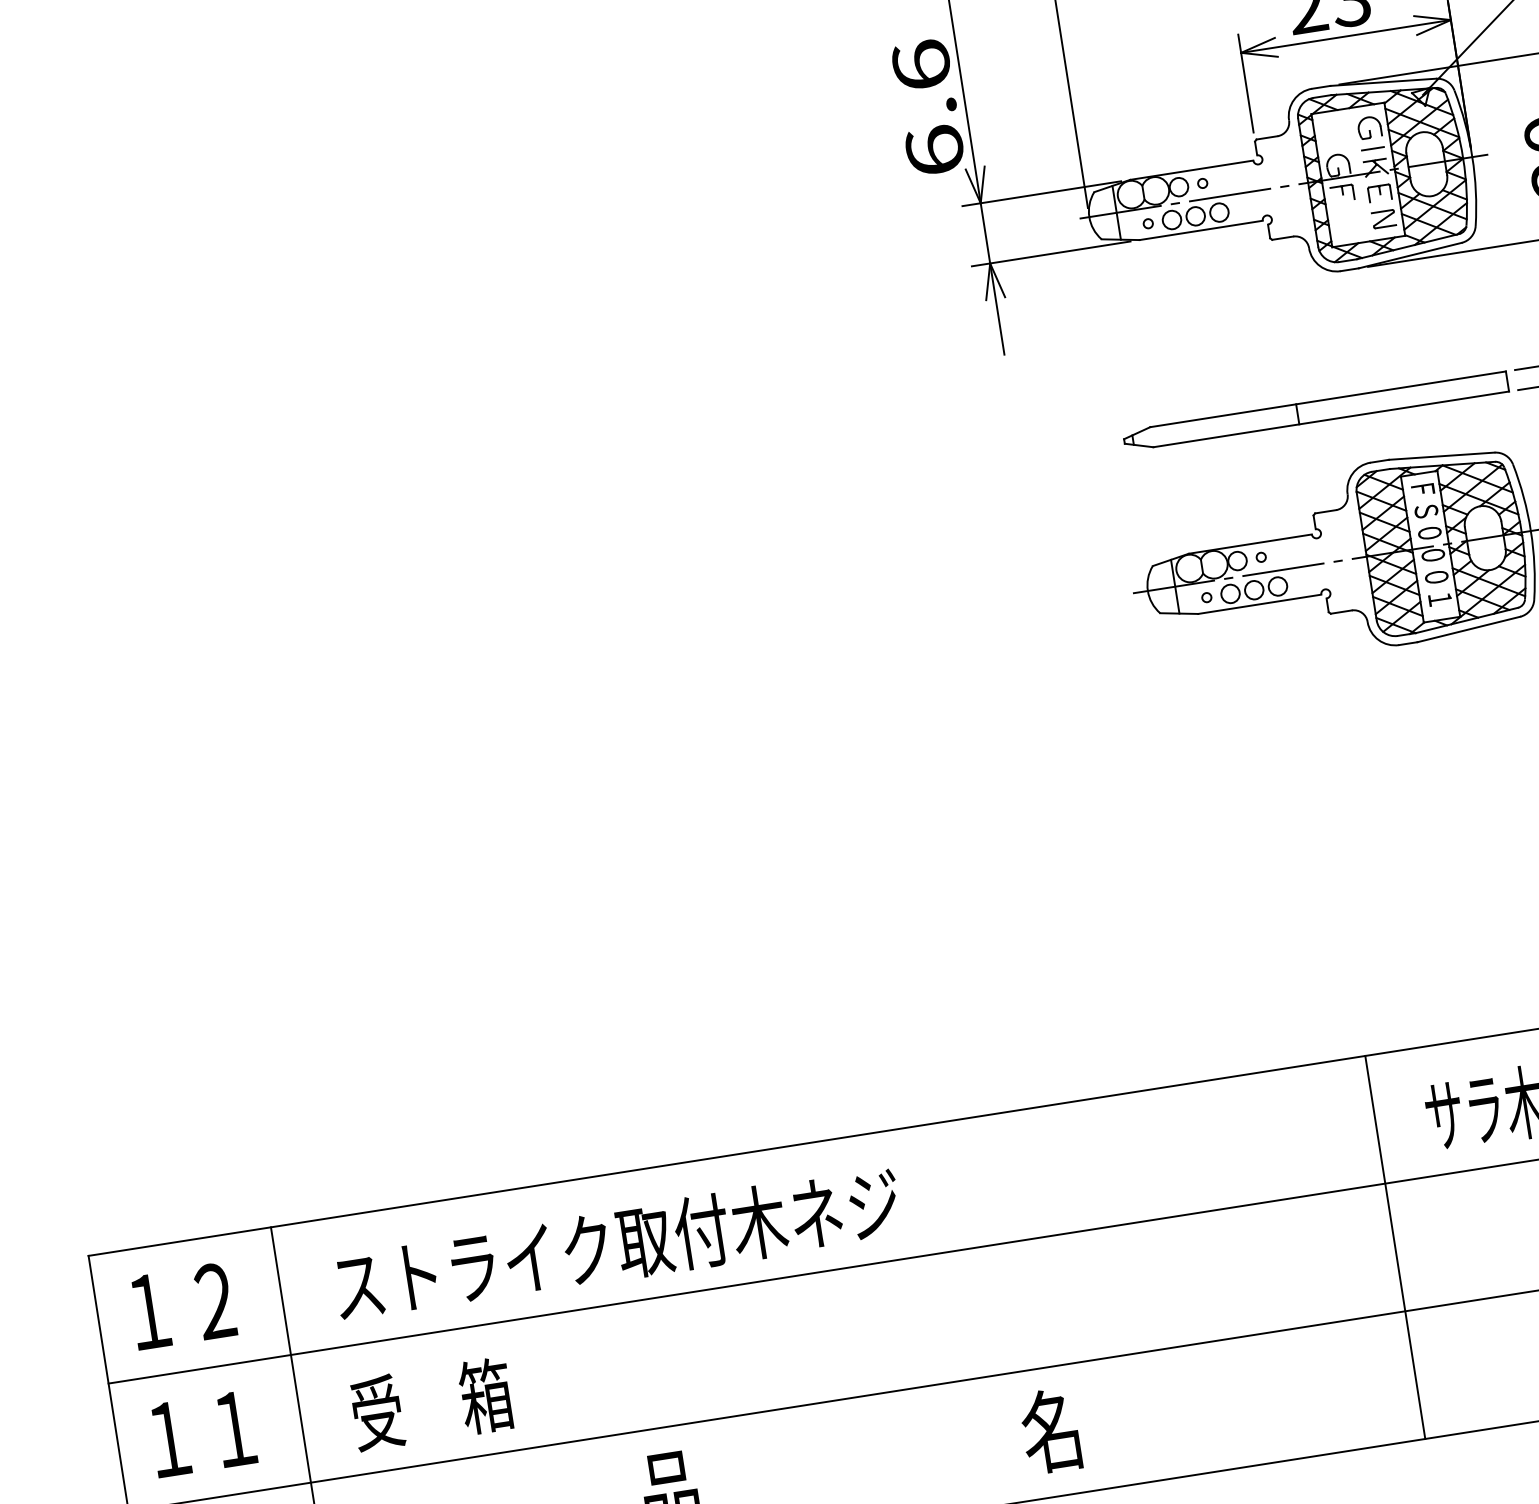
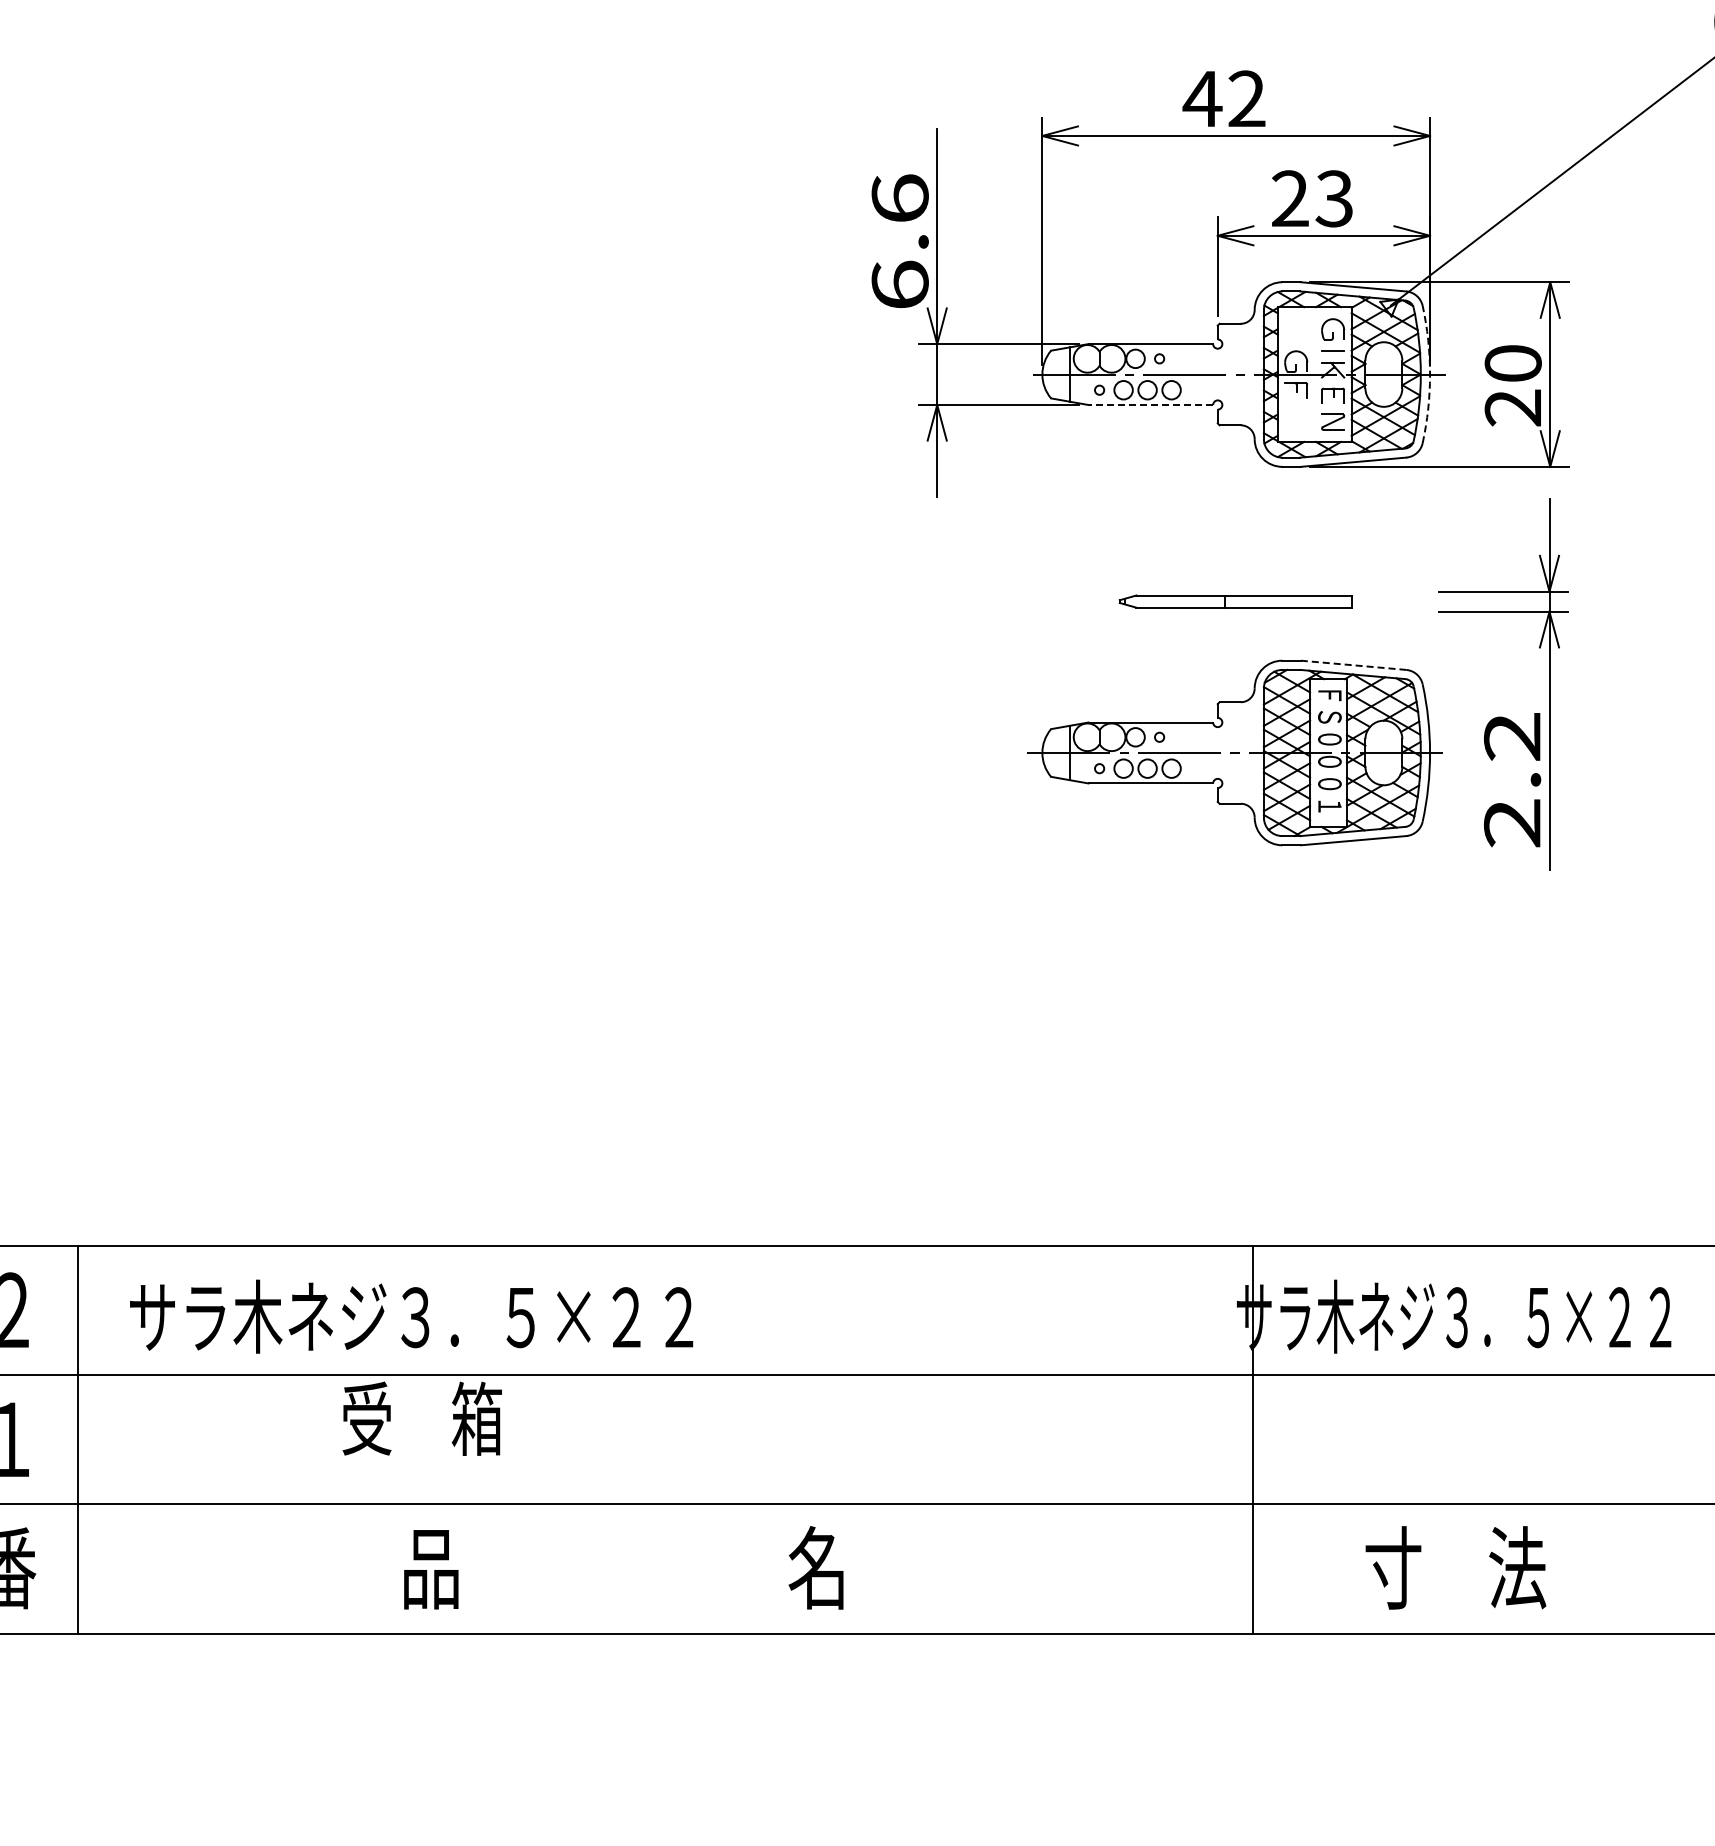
arc: (1472, 157) -> (1430, 374), solid -> dashed
line: (1200, 230) -> (1150, 405), solid -> dashed
part: (1315, 411) -> (1235, 601), size x0.6
line: (1441, 456) -> (1353, 665), solid -> dashed
text: (615, 1244) -> (415, 1316), ストライク取付木ネジ -> サラ木ネジ３．５×２２
line: (1395, 1247) -> (1253, 1439), moved
text: (431, 1404) -> (421, 1418), moved

